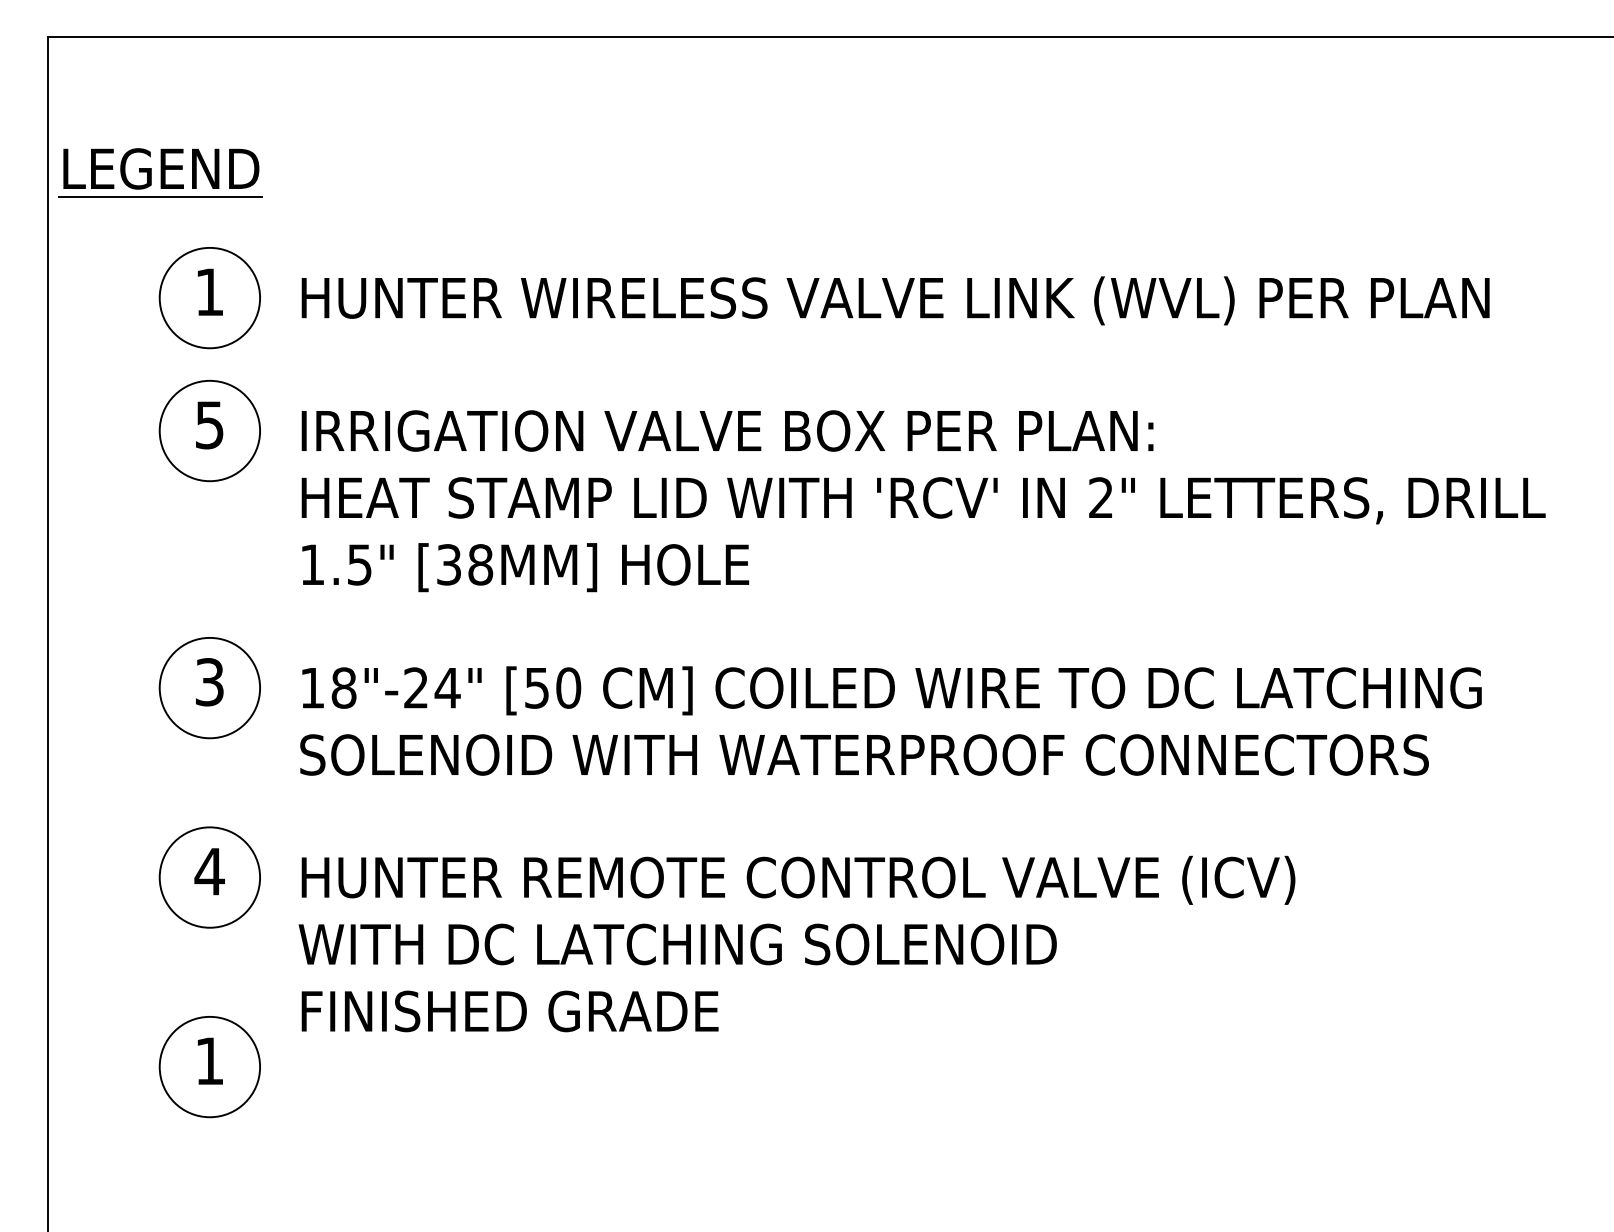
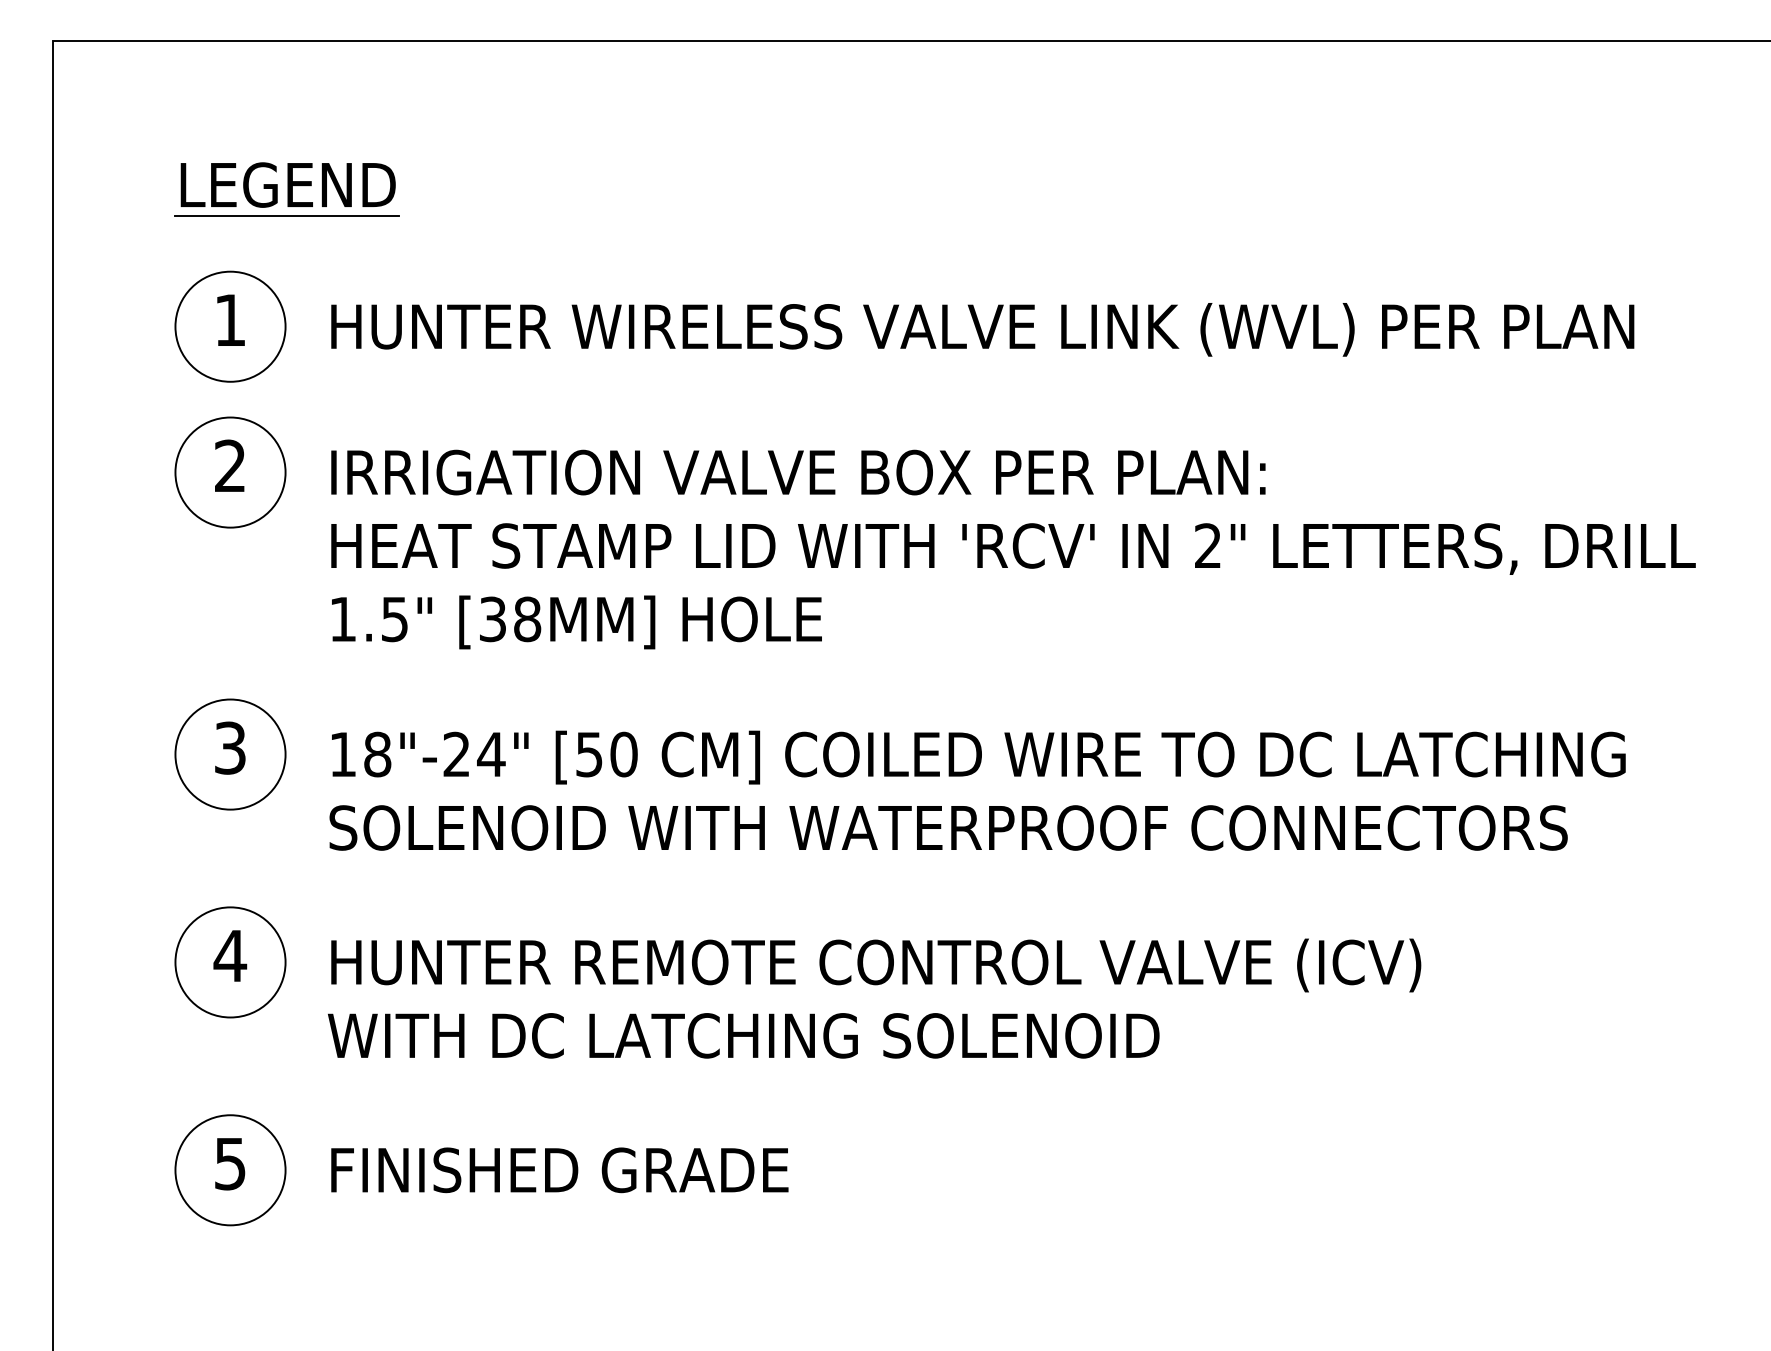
part: (159, 172) -> (286, 189), moved
text: (209, 424) -> (230, 465), 5 -> 2
text: (509, 1011) -> (559, 1170), moved
text: (209, 1061) -> (230, 1164), 1 -> 5

